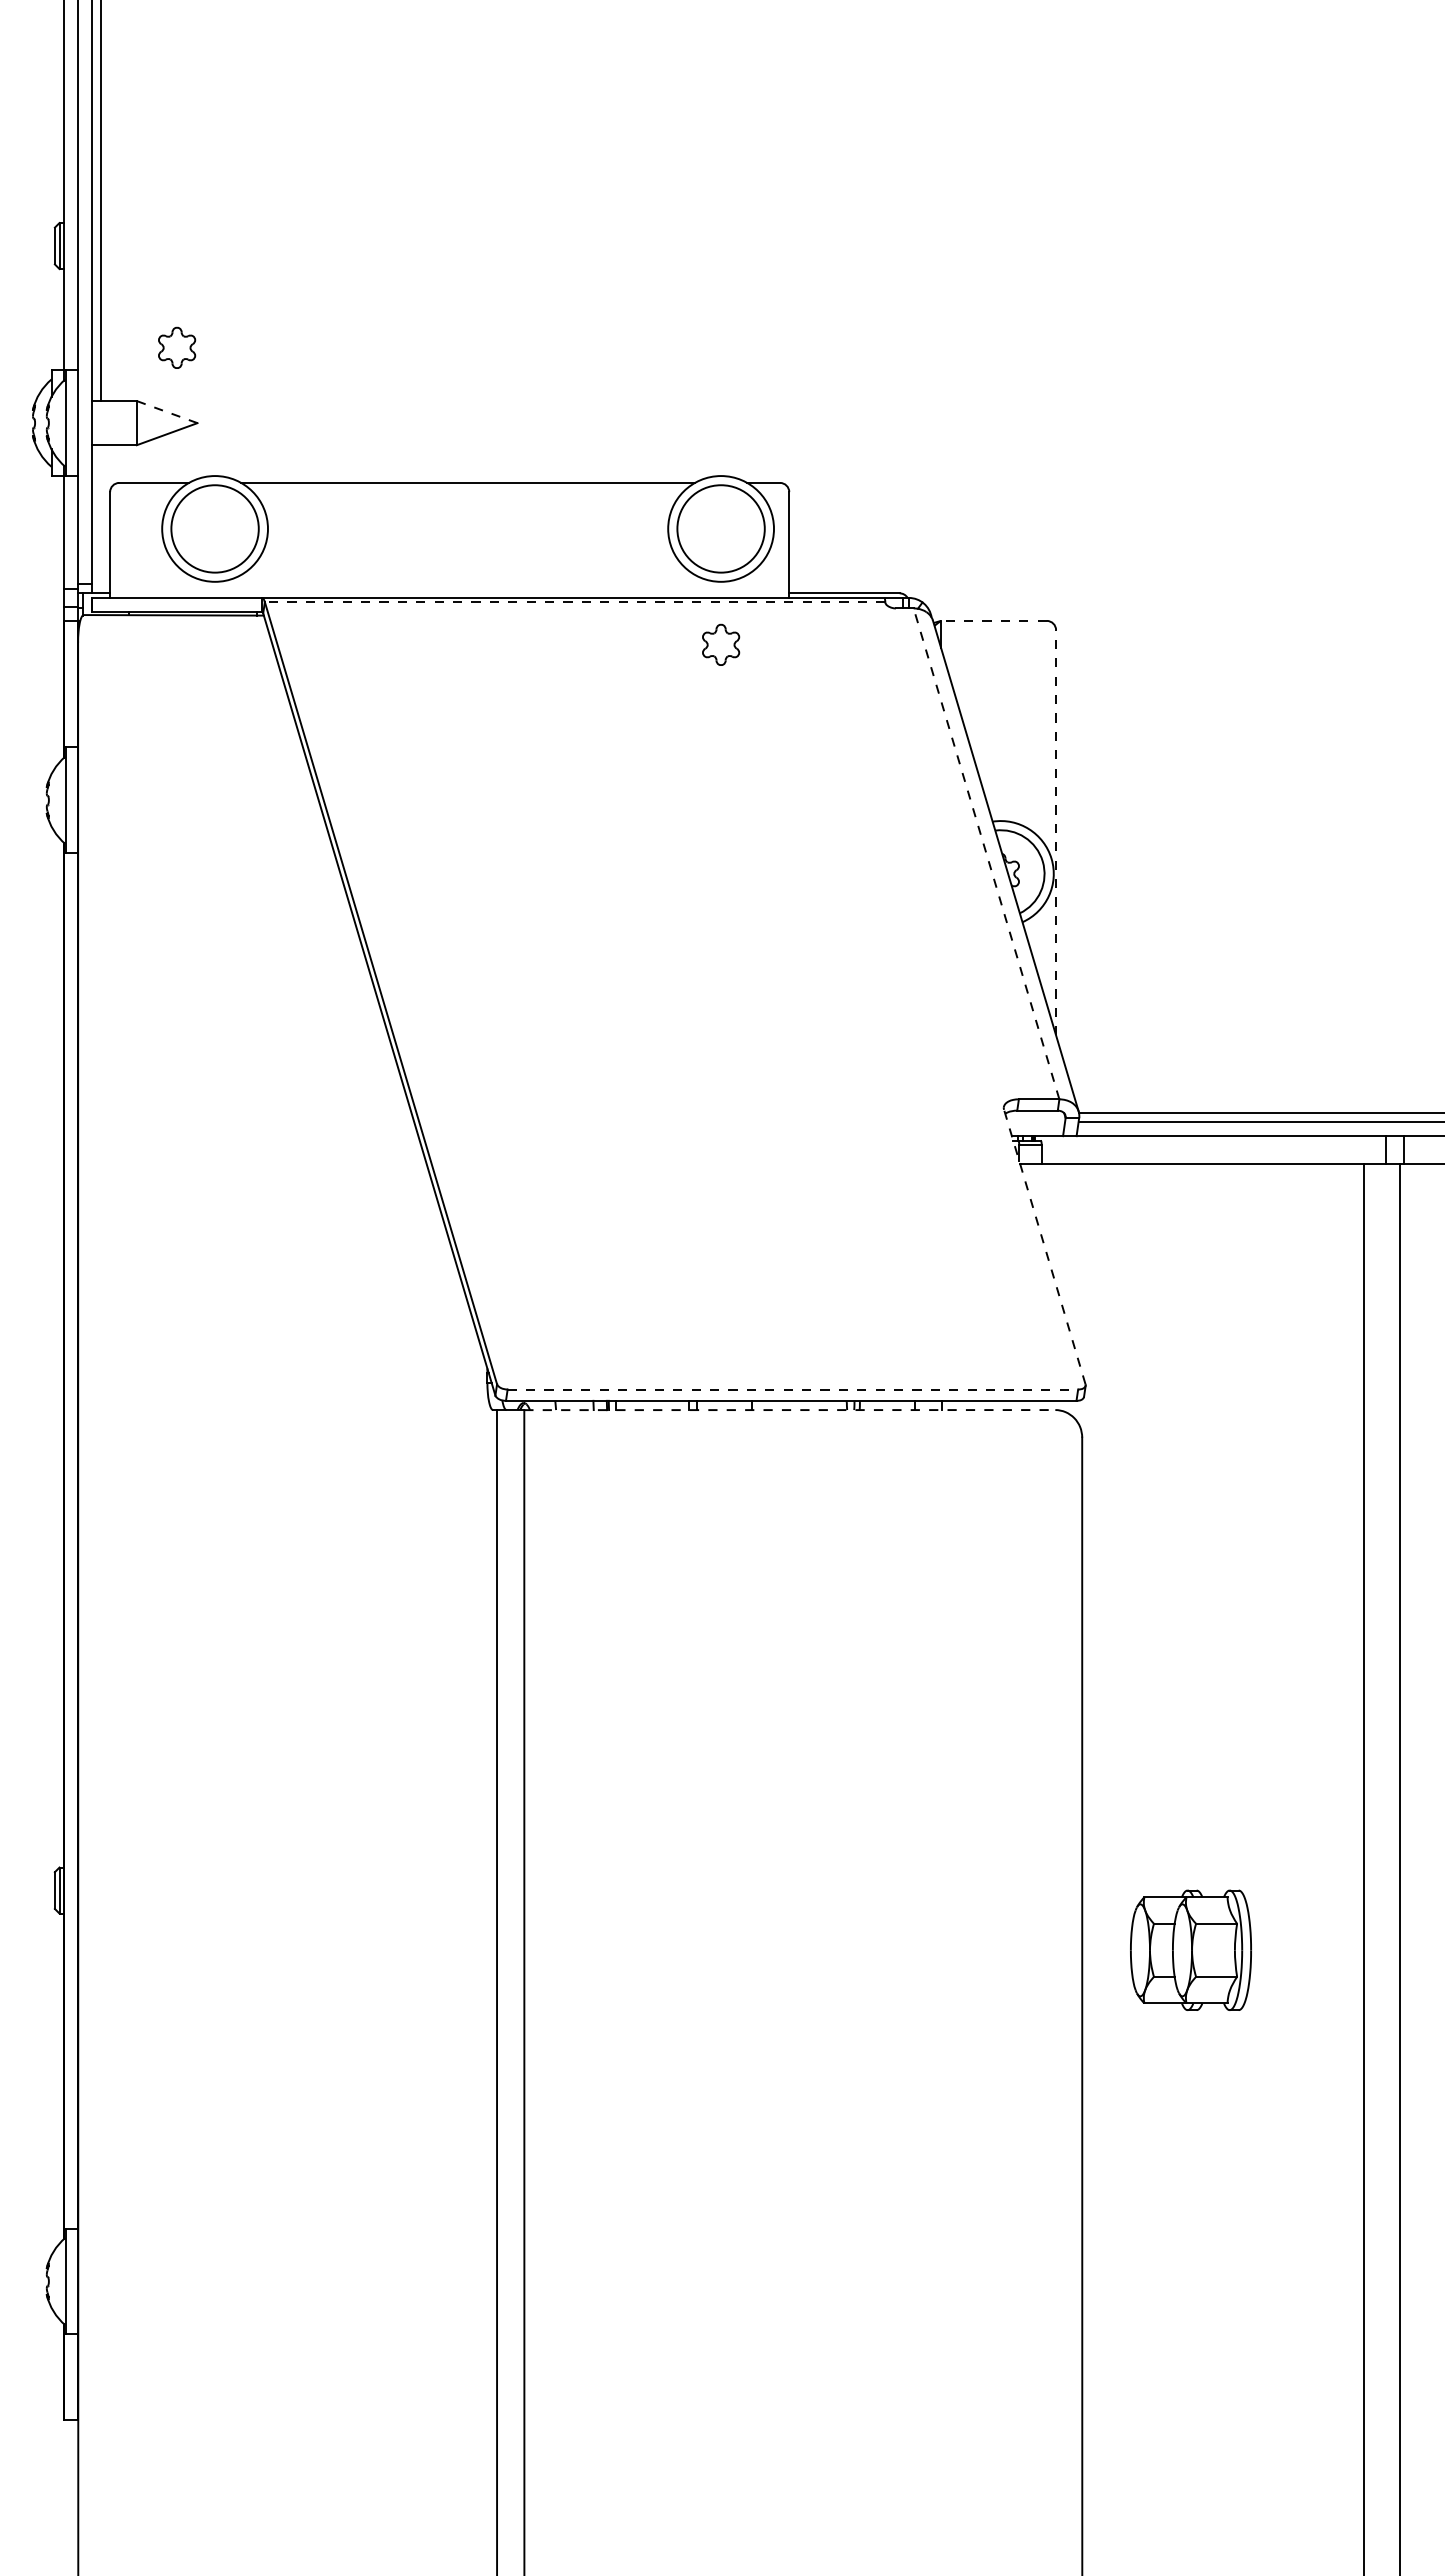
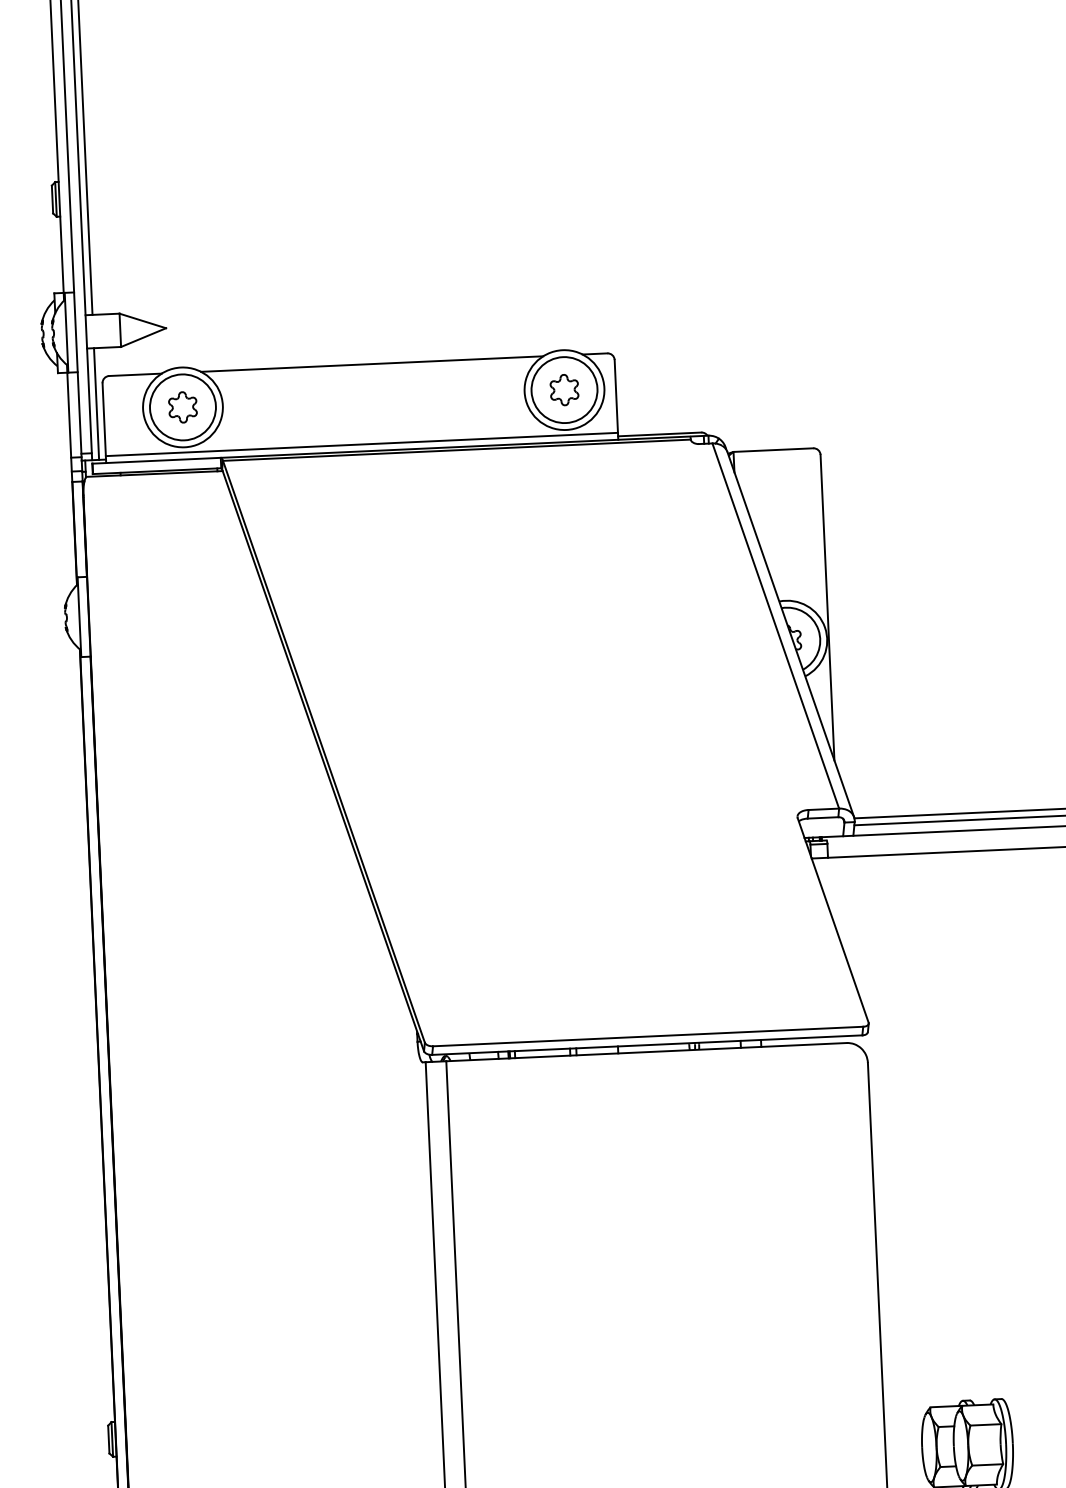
part: (177, 347) -> (183, 407), moved
line: (166, 411) -> (142, 320), dashed -> solid
line: (100, 519) -> (96, 404), added
line: (449, 588) -> (361, 444), added
line: (574, 602) -> (456, 450), dashed -> solid
line: (993, 620) -> (773, 449), dashed -> solid
part: (721, 644) -> (564, 389), moved
line: (1056, 832) -> (827, 607), dashed -> solid
line: (986, 853) -> (775, 625), dashed -> solid
line: (1044, 1246) -> (832, 920), dashed -> solid
line: (793, 1389) -> (648, 1036), dashed -> solid
line: (789, 1410) -> (646, 1052), dashed -> solid

